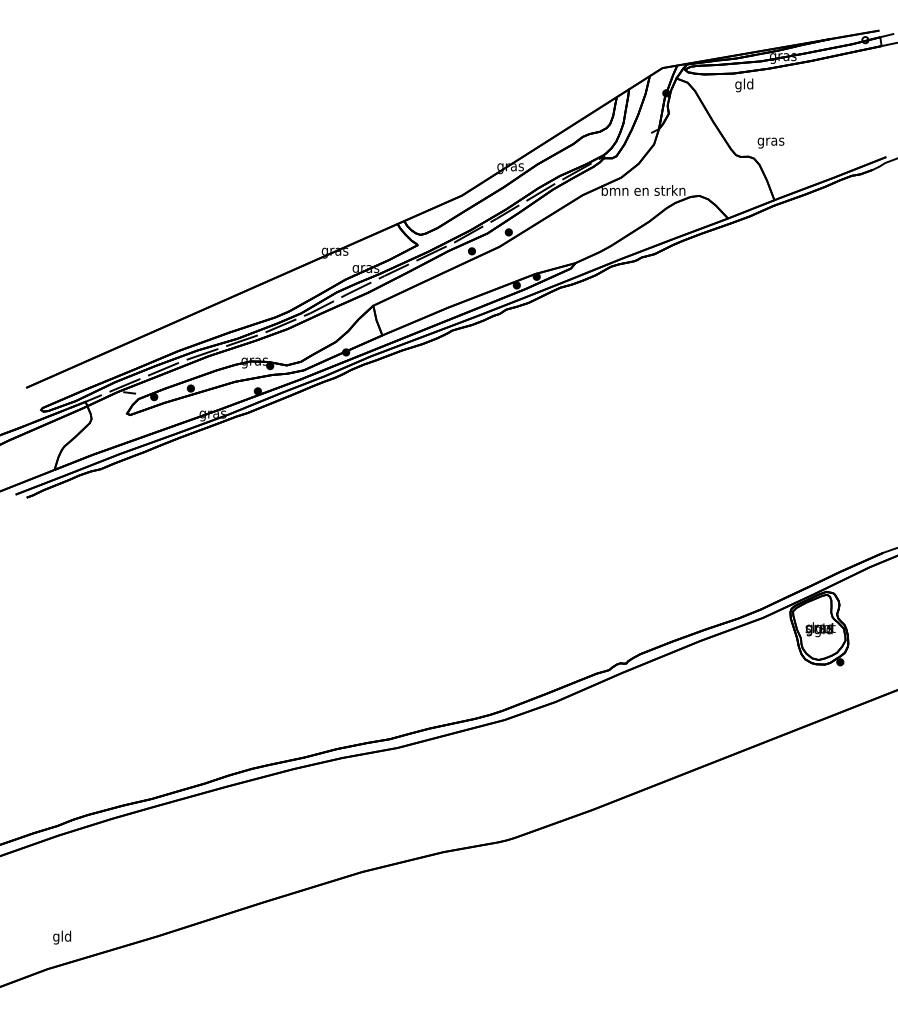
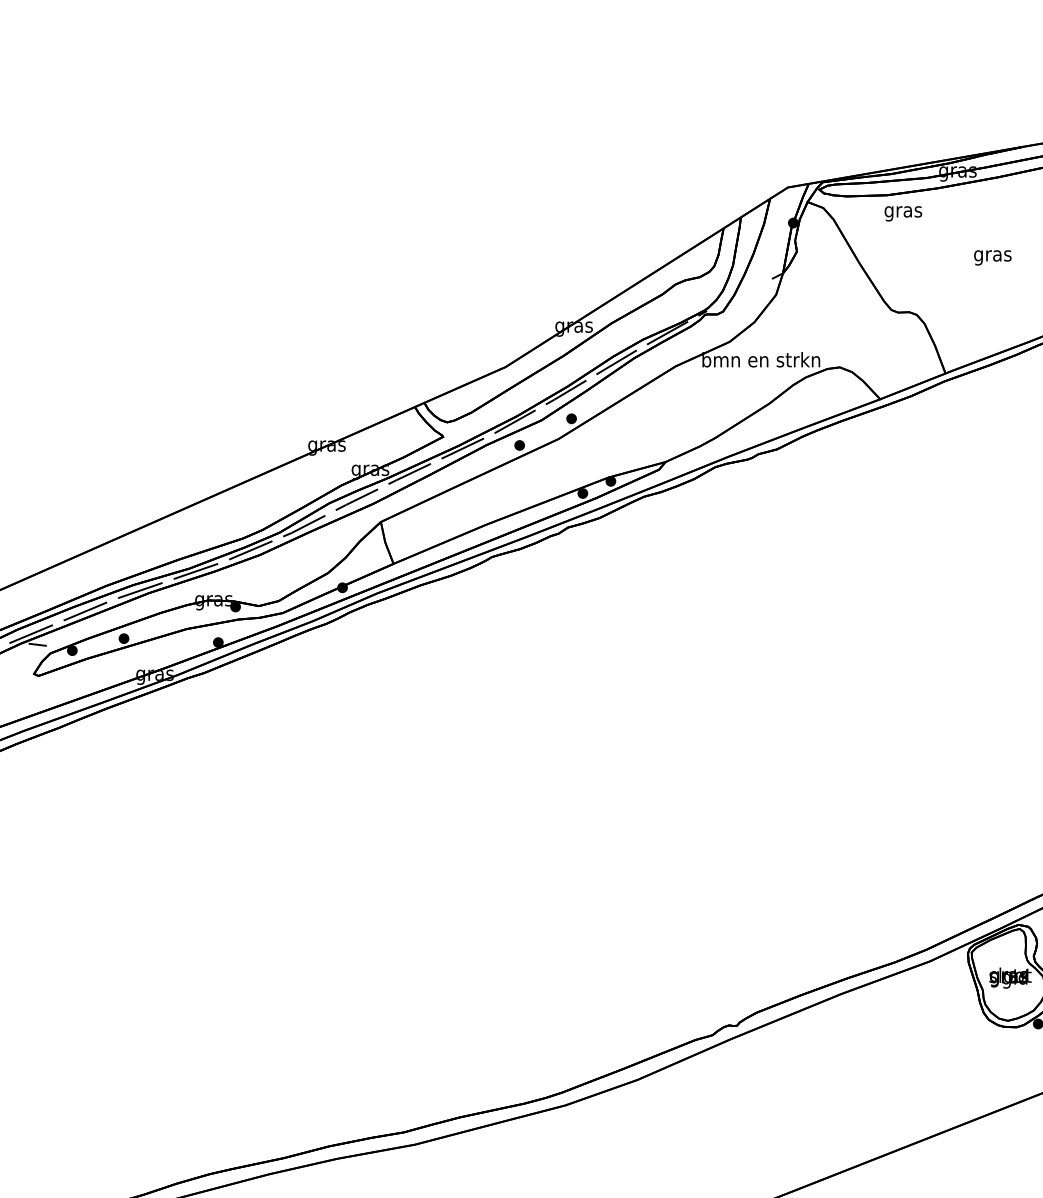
text: (744, 85) -> (903, 211), gld -> gras
text: (770, 142) -> (992, 257), moved

